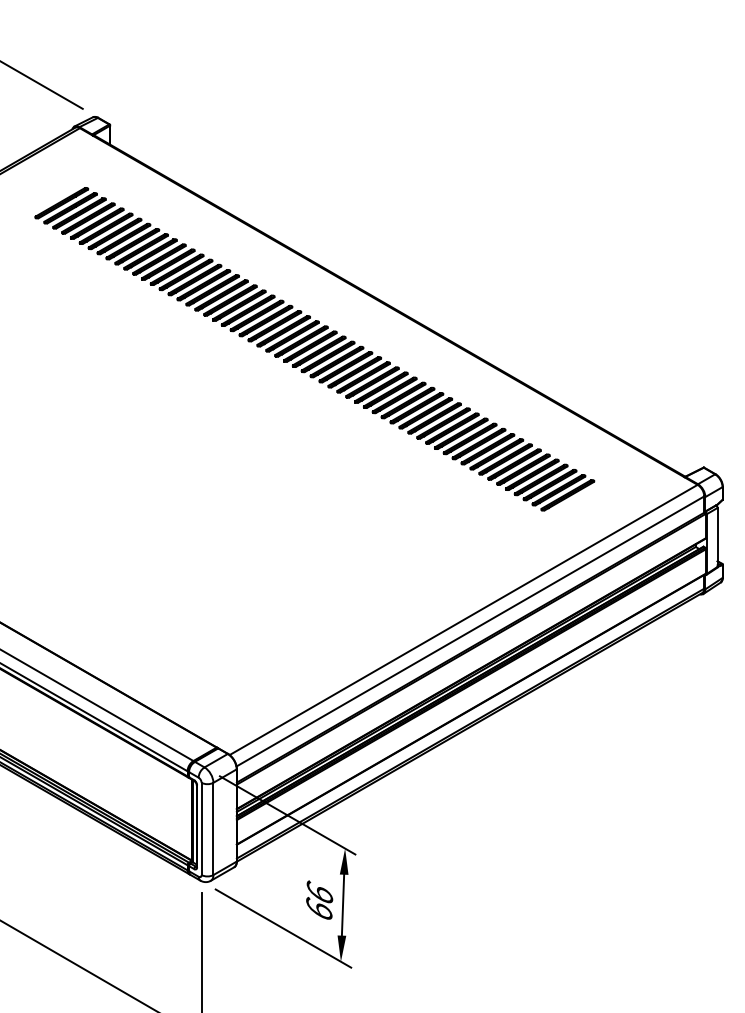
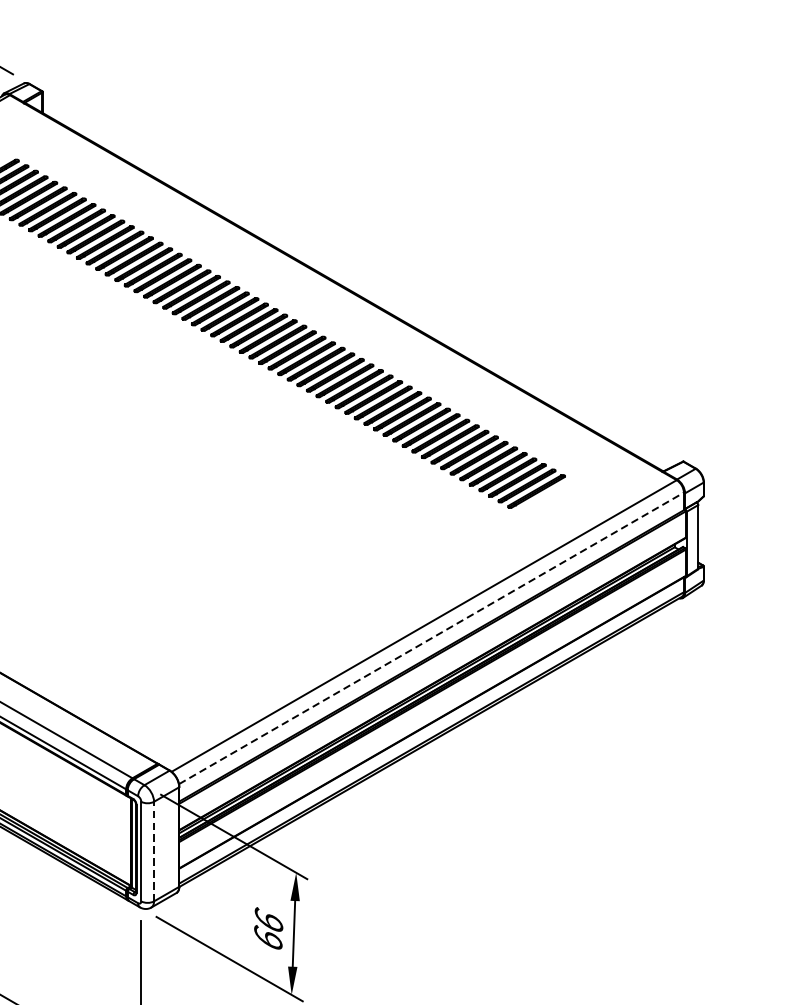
line: (470, 631) -> (431, 638), solid -> dashed
line: (213, 828) -> (154, 851), solid -> dashed

